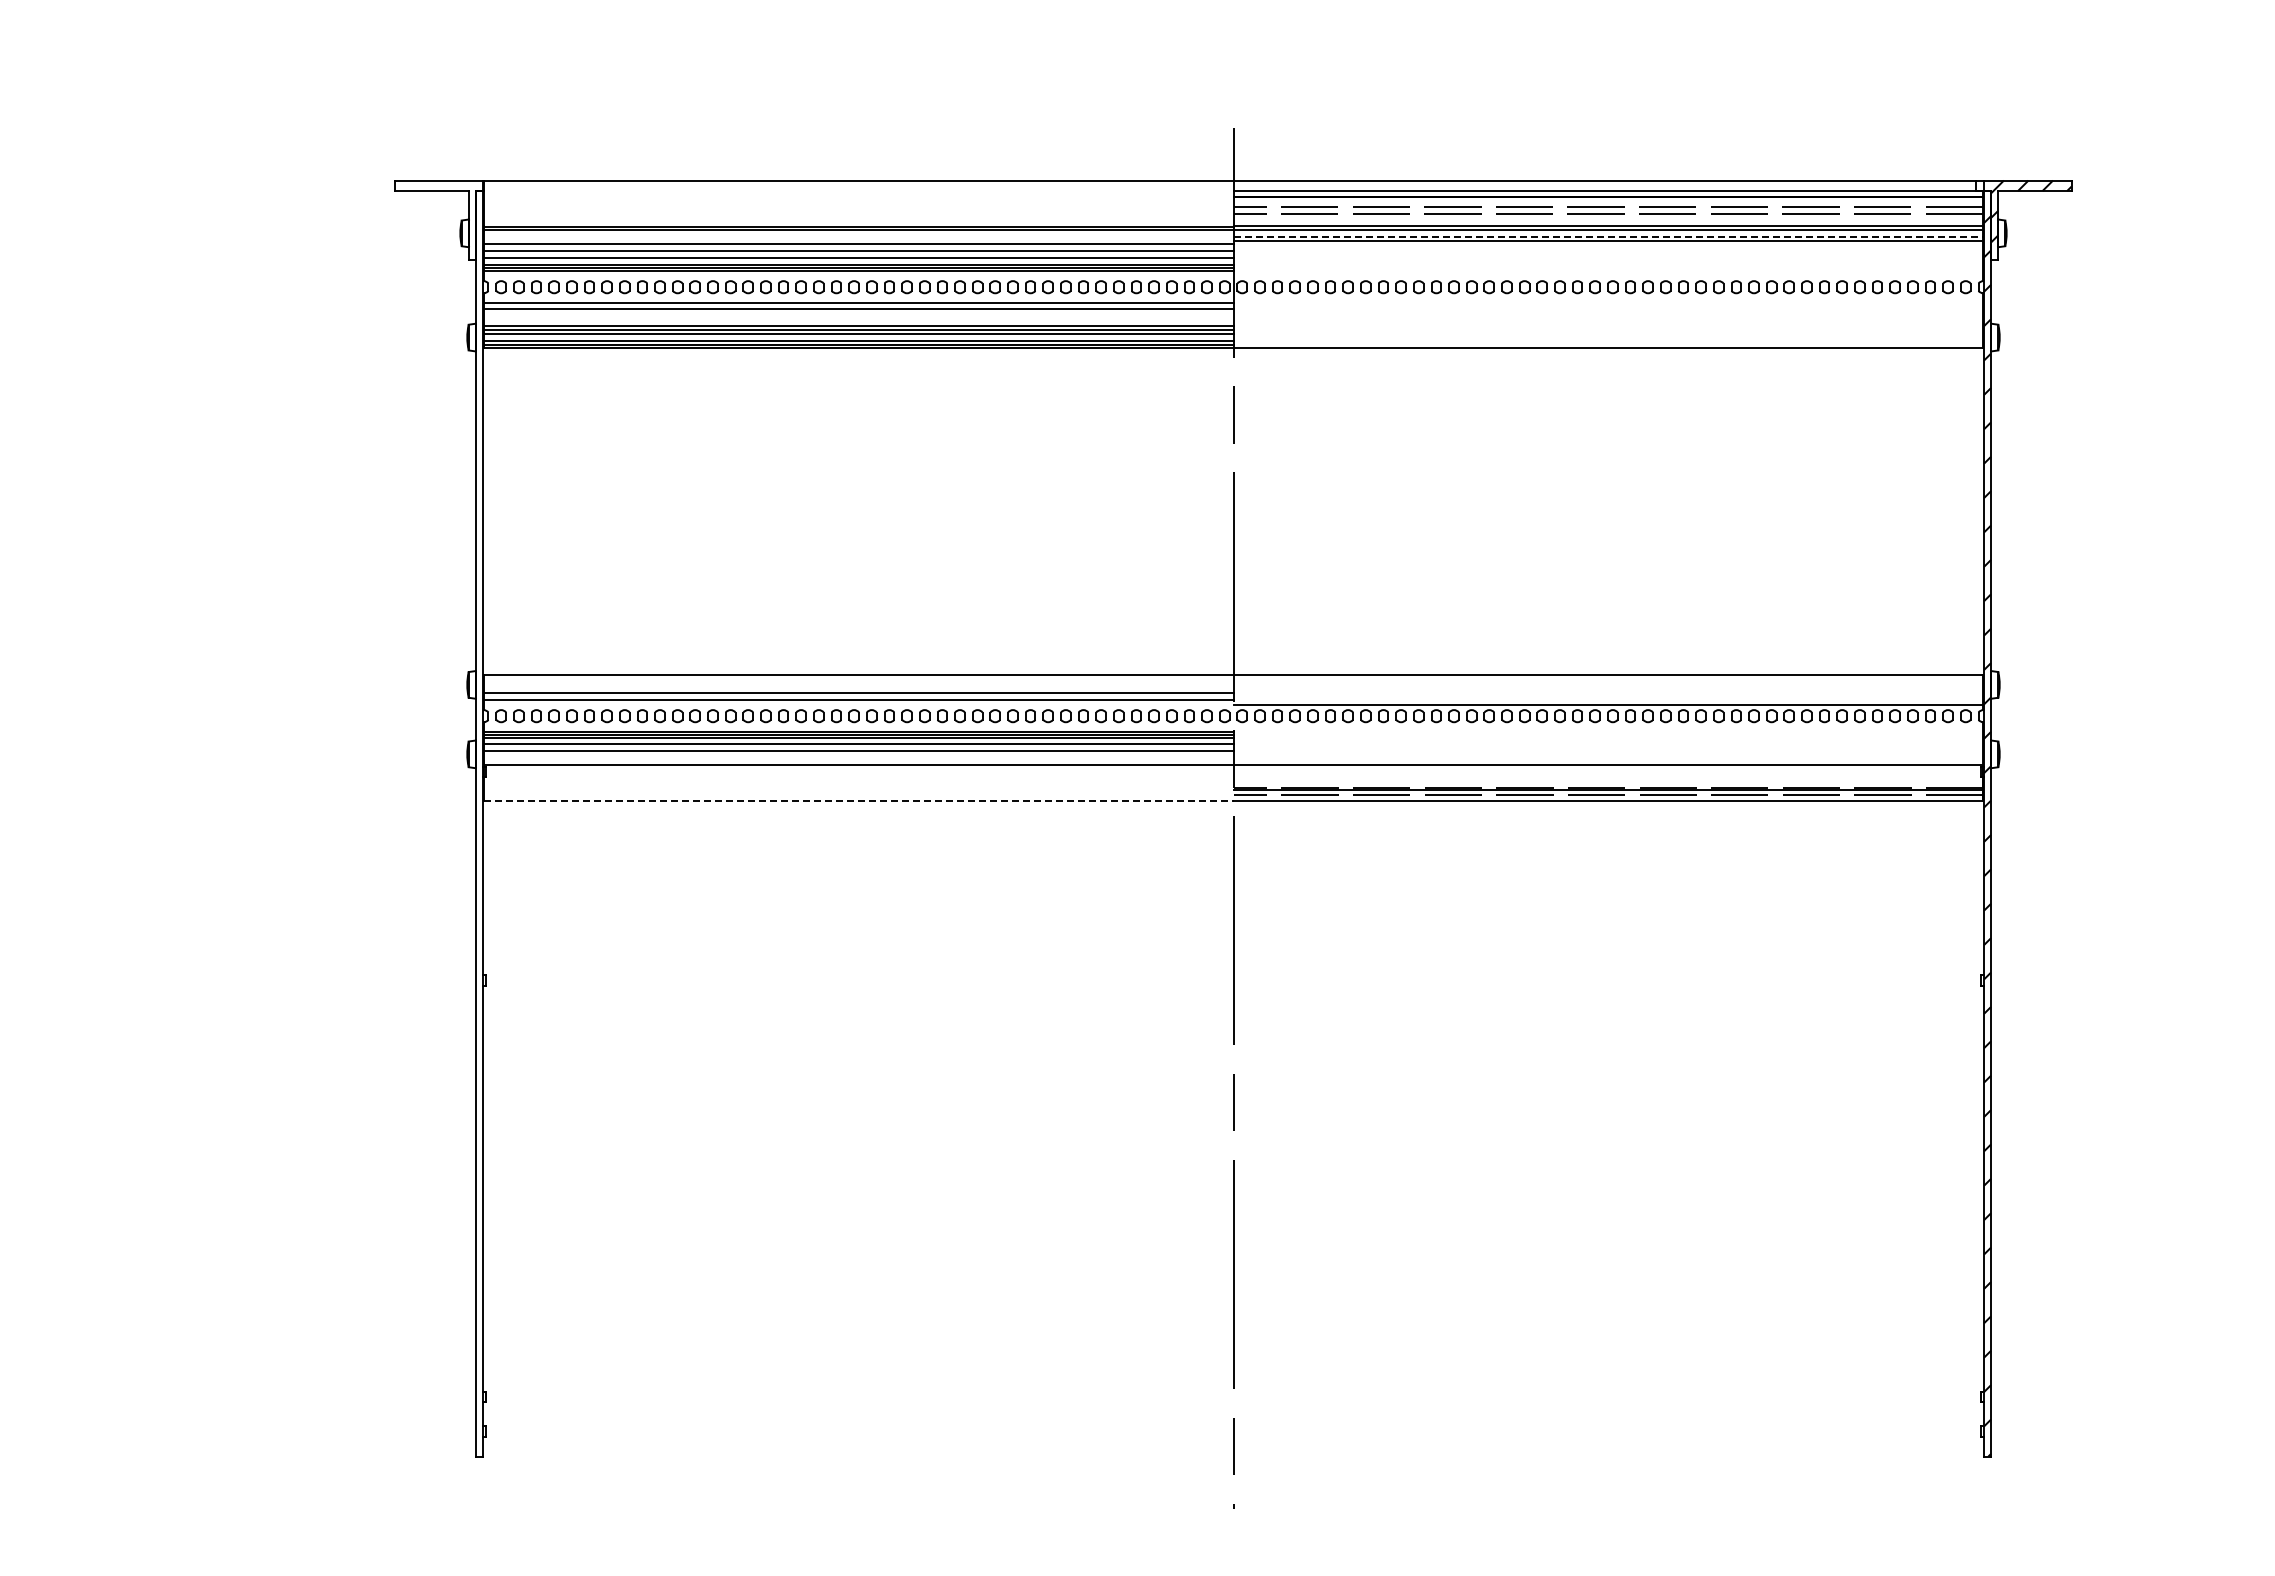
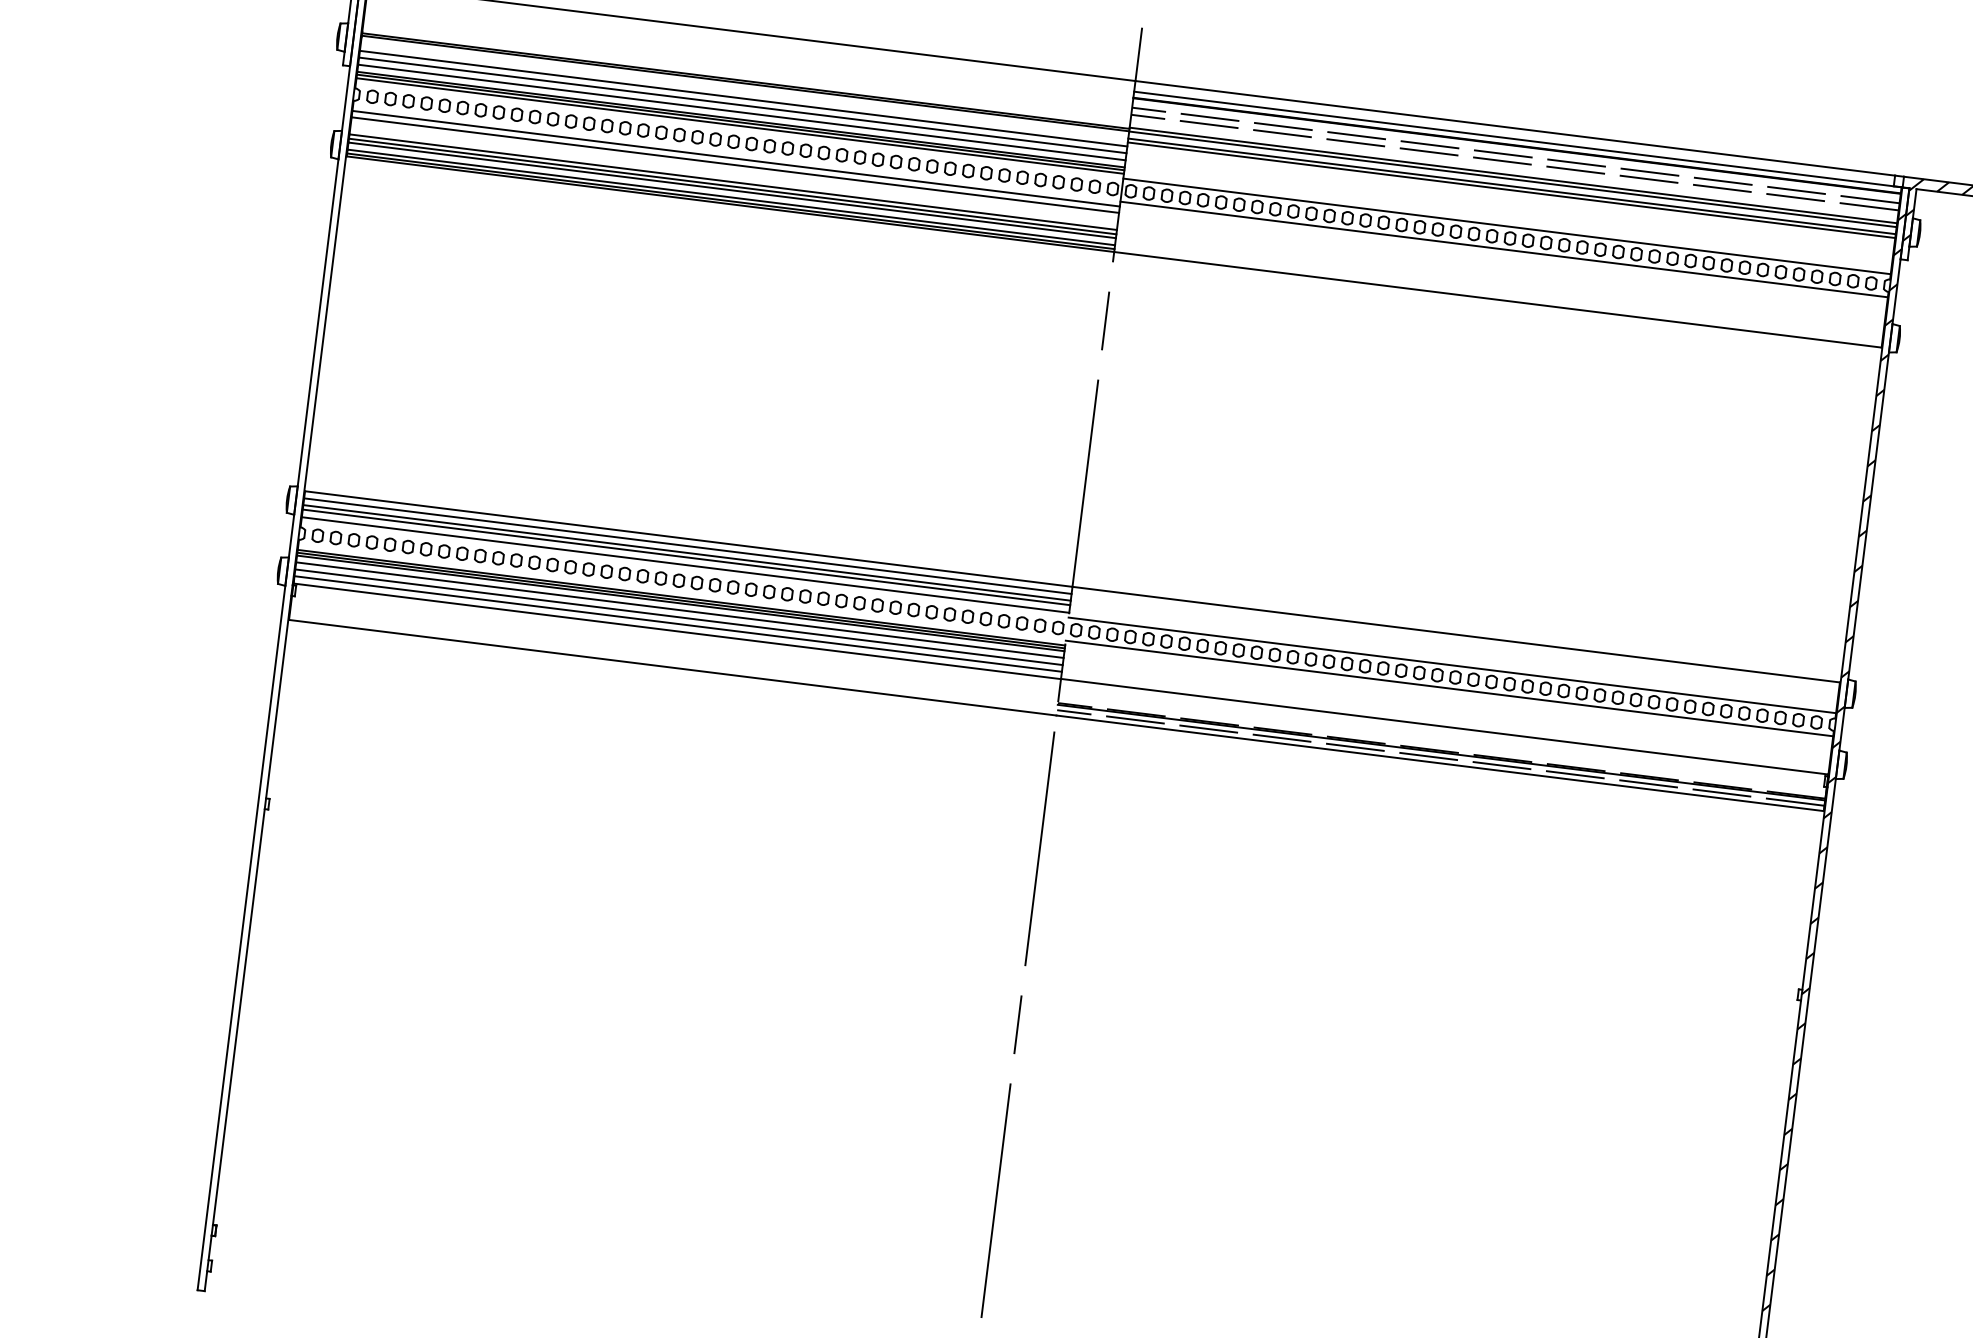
line: (1608, 236) -> (1512, 186), dashed -> solid
line: (1608, 275) -> (1507, 225), added
line: (1608, 298) -> (1504, 249), added
line: (858, 681) -> (687, 545), added
line: (858, 688) -> (686, 553), added
line: (1608, 727) -> (1449, 688), added
line: (858, 757) -> (678, 623), added
line: (858, 800) -> (672, 667), dashed -> solid

